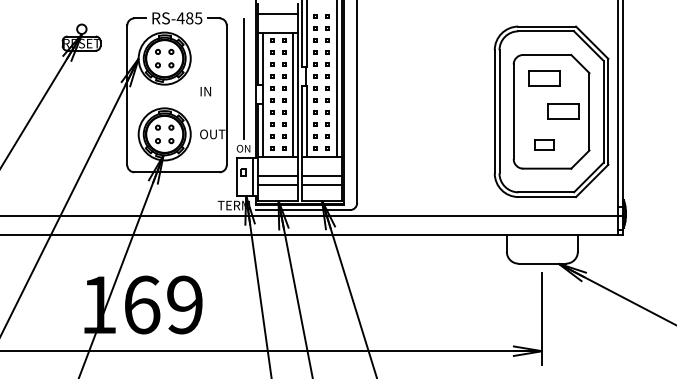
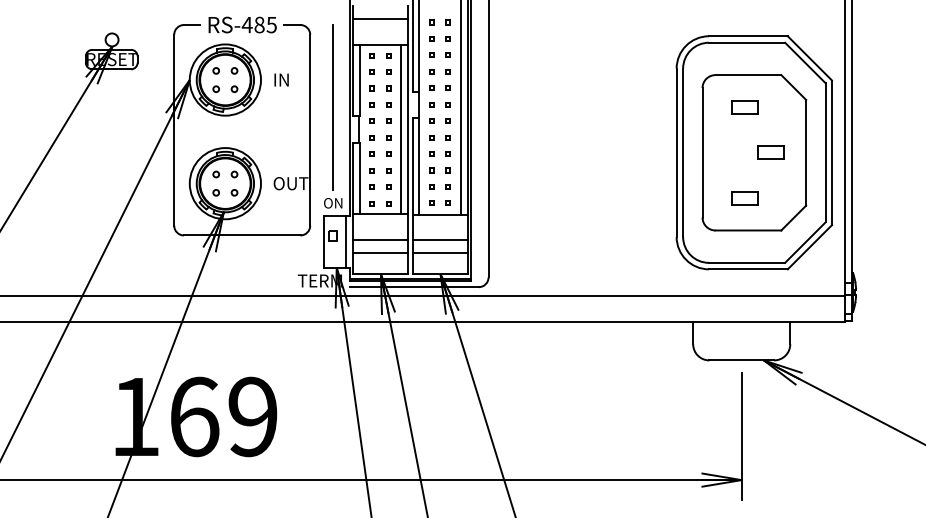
part: (544, 78) -> (744, 107), size x0.62
text: (205, 91) -> (281, 79), moved
part: (563, 111) -> (770, 152), size x0.62

